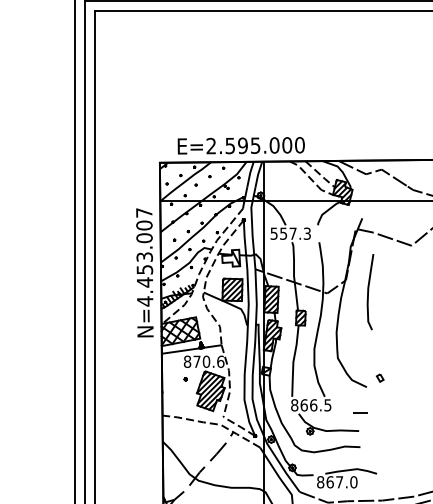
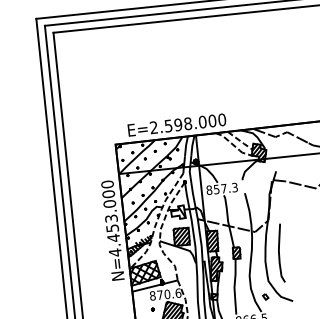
text: (255, 145) -> (187, 123), E=2.595.000 -> E=2.598.000
text: (144, 212) -> (107, 184), N=4.453.007 -> N=4.453.000
text: (273, 233) -> (208, 190), 557.3 -> 857.3
curve: (369, 291) -> (280, 252), moved
part: (379, 377) -> (265, 296), moved

